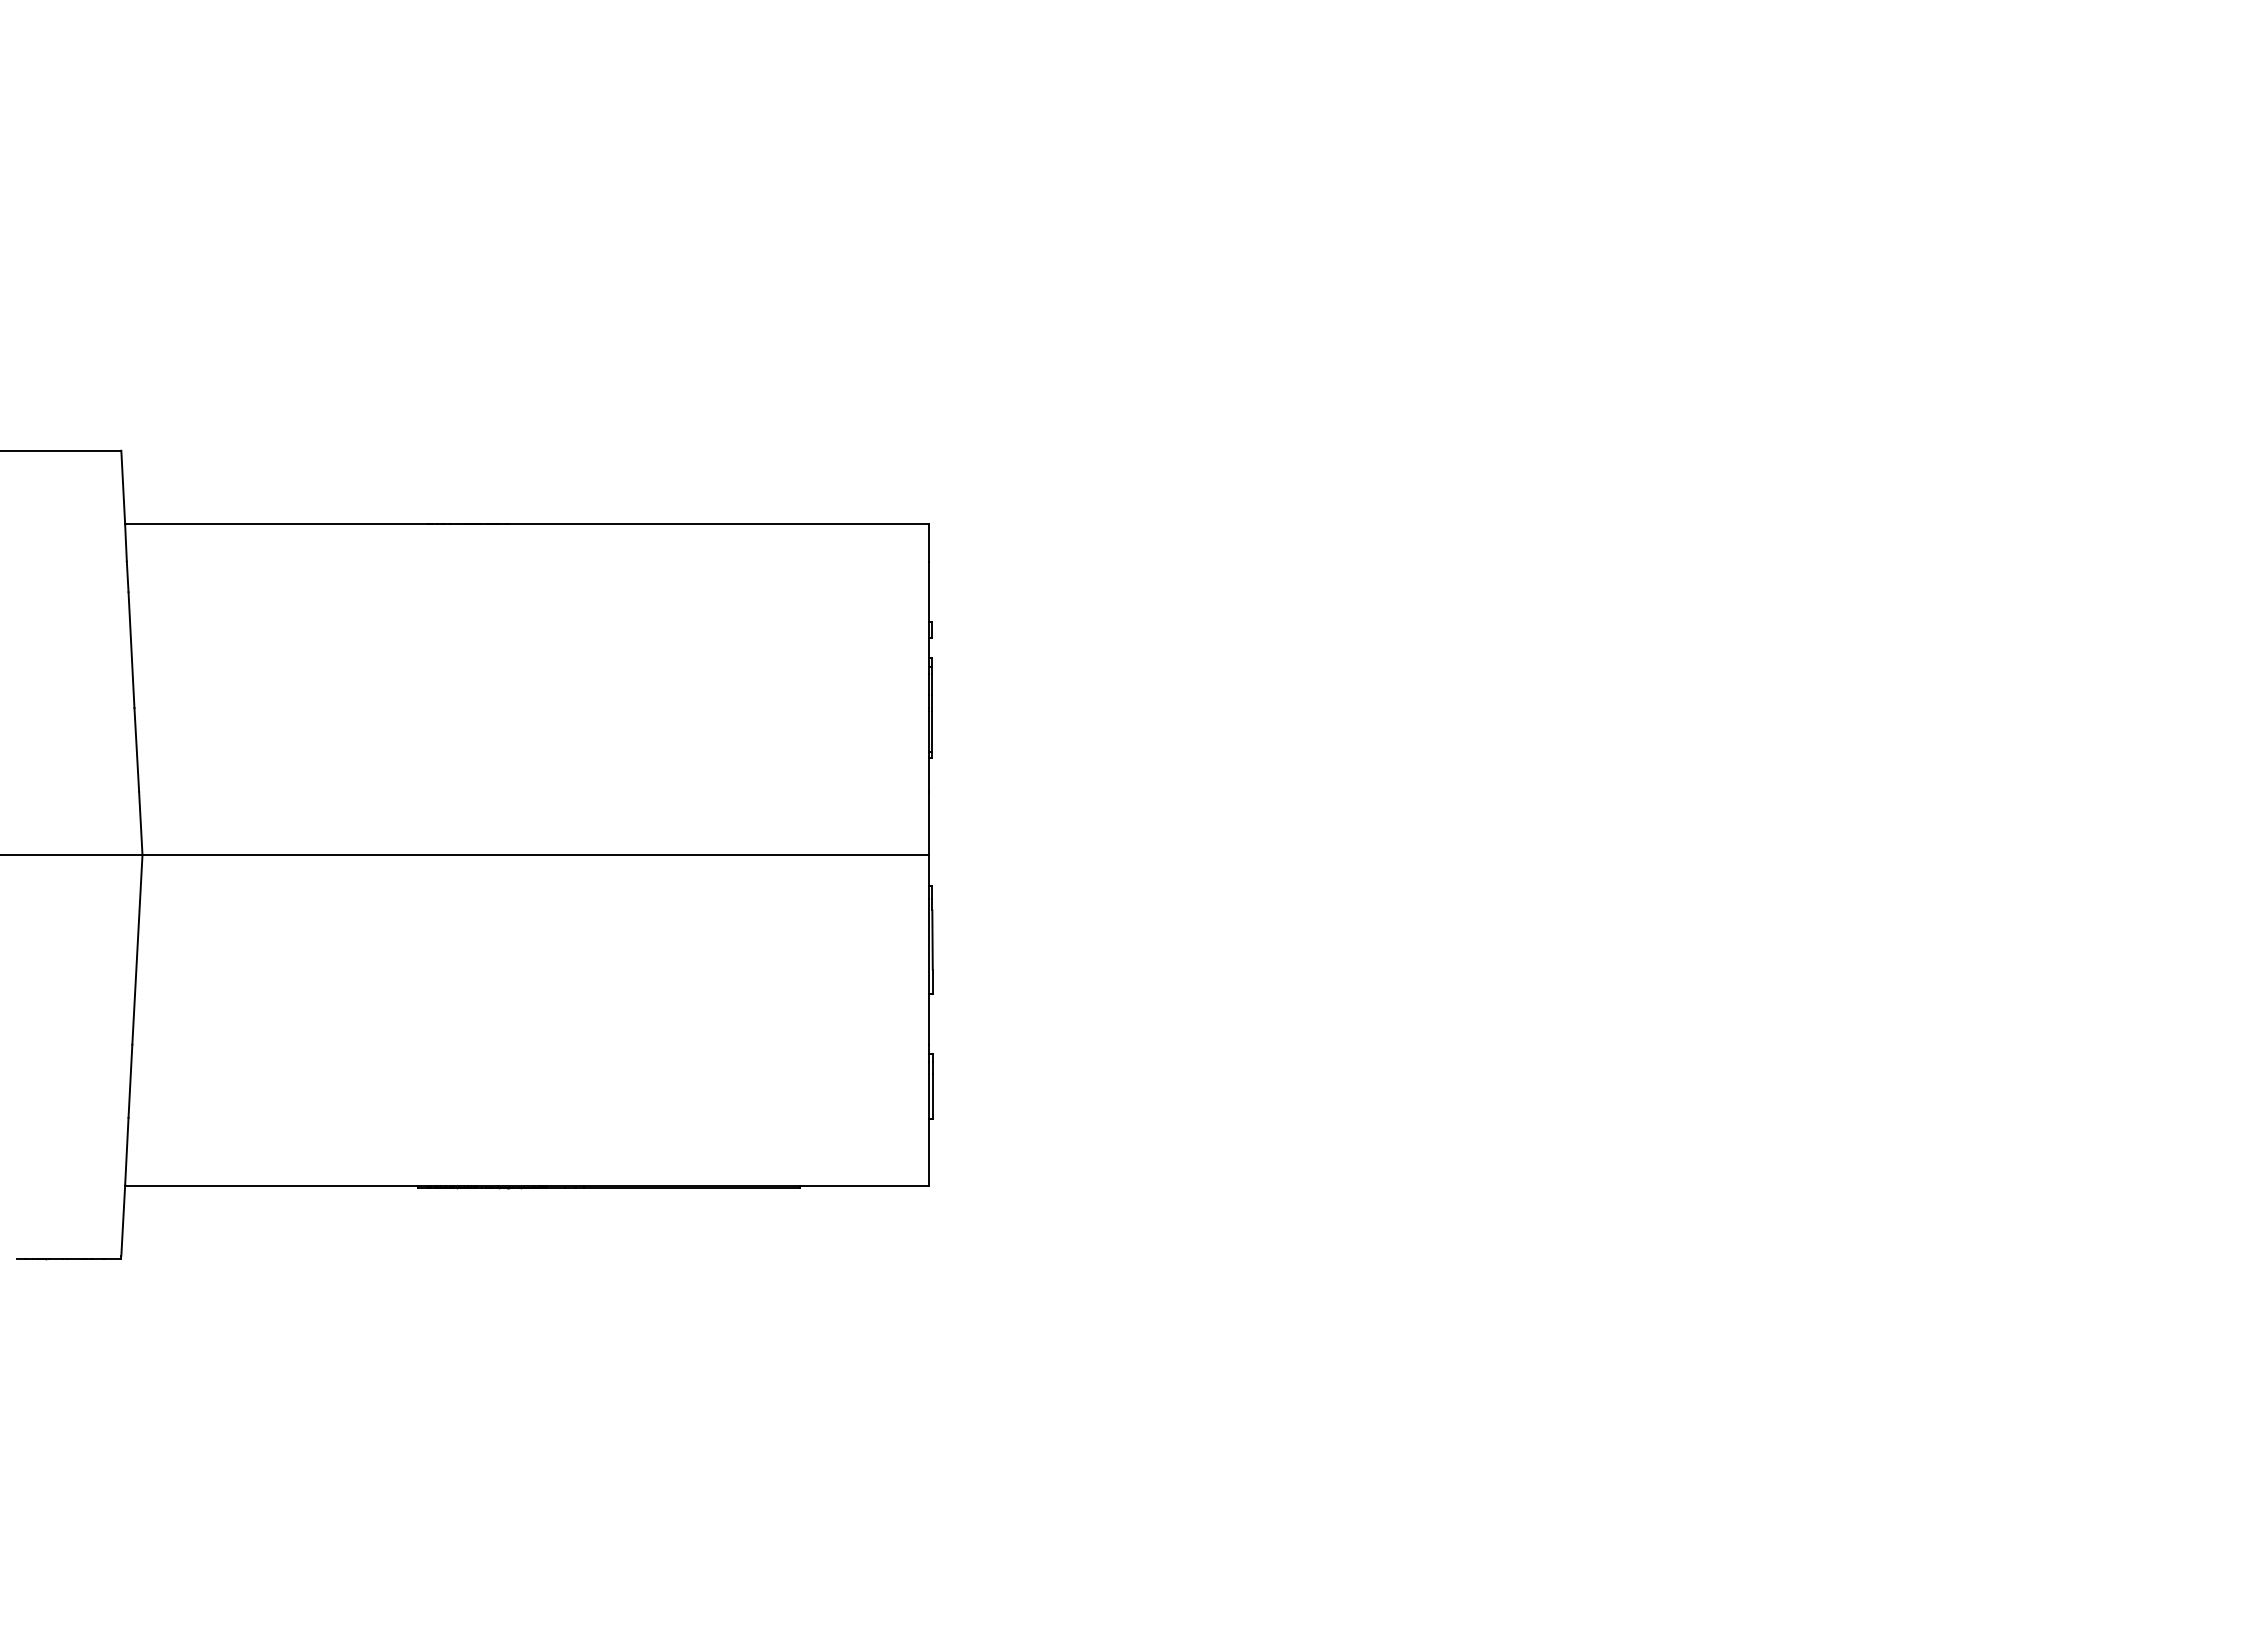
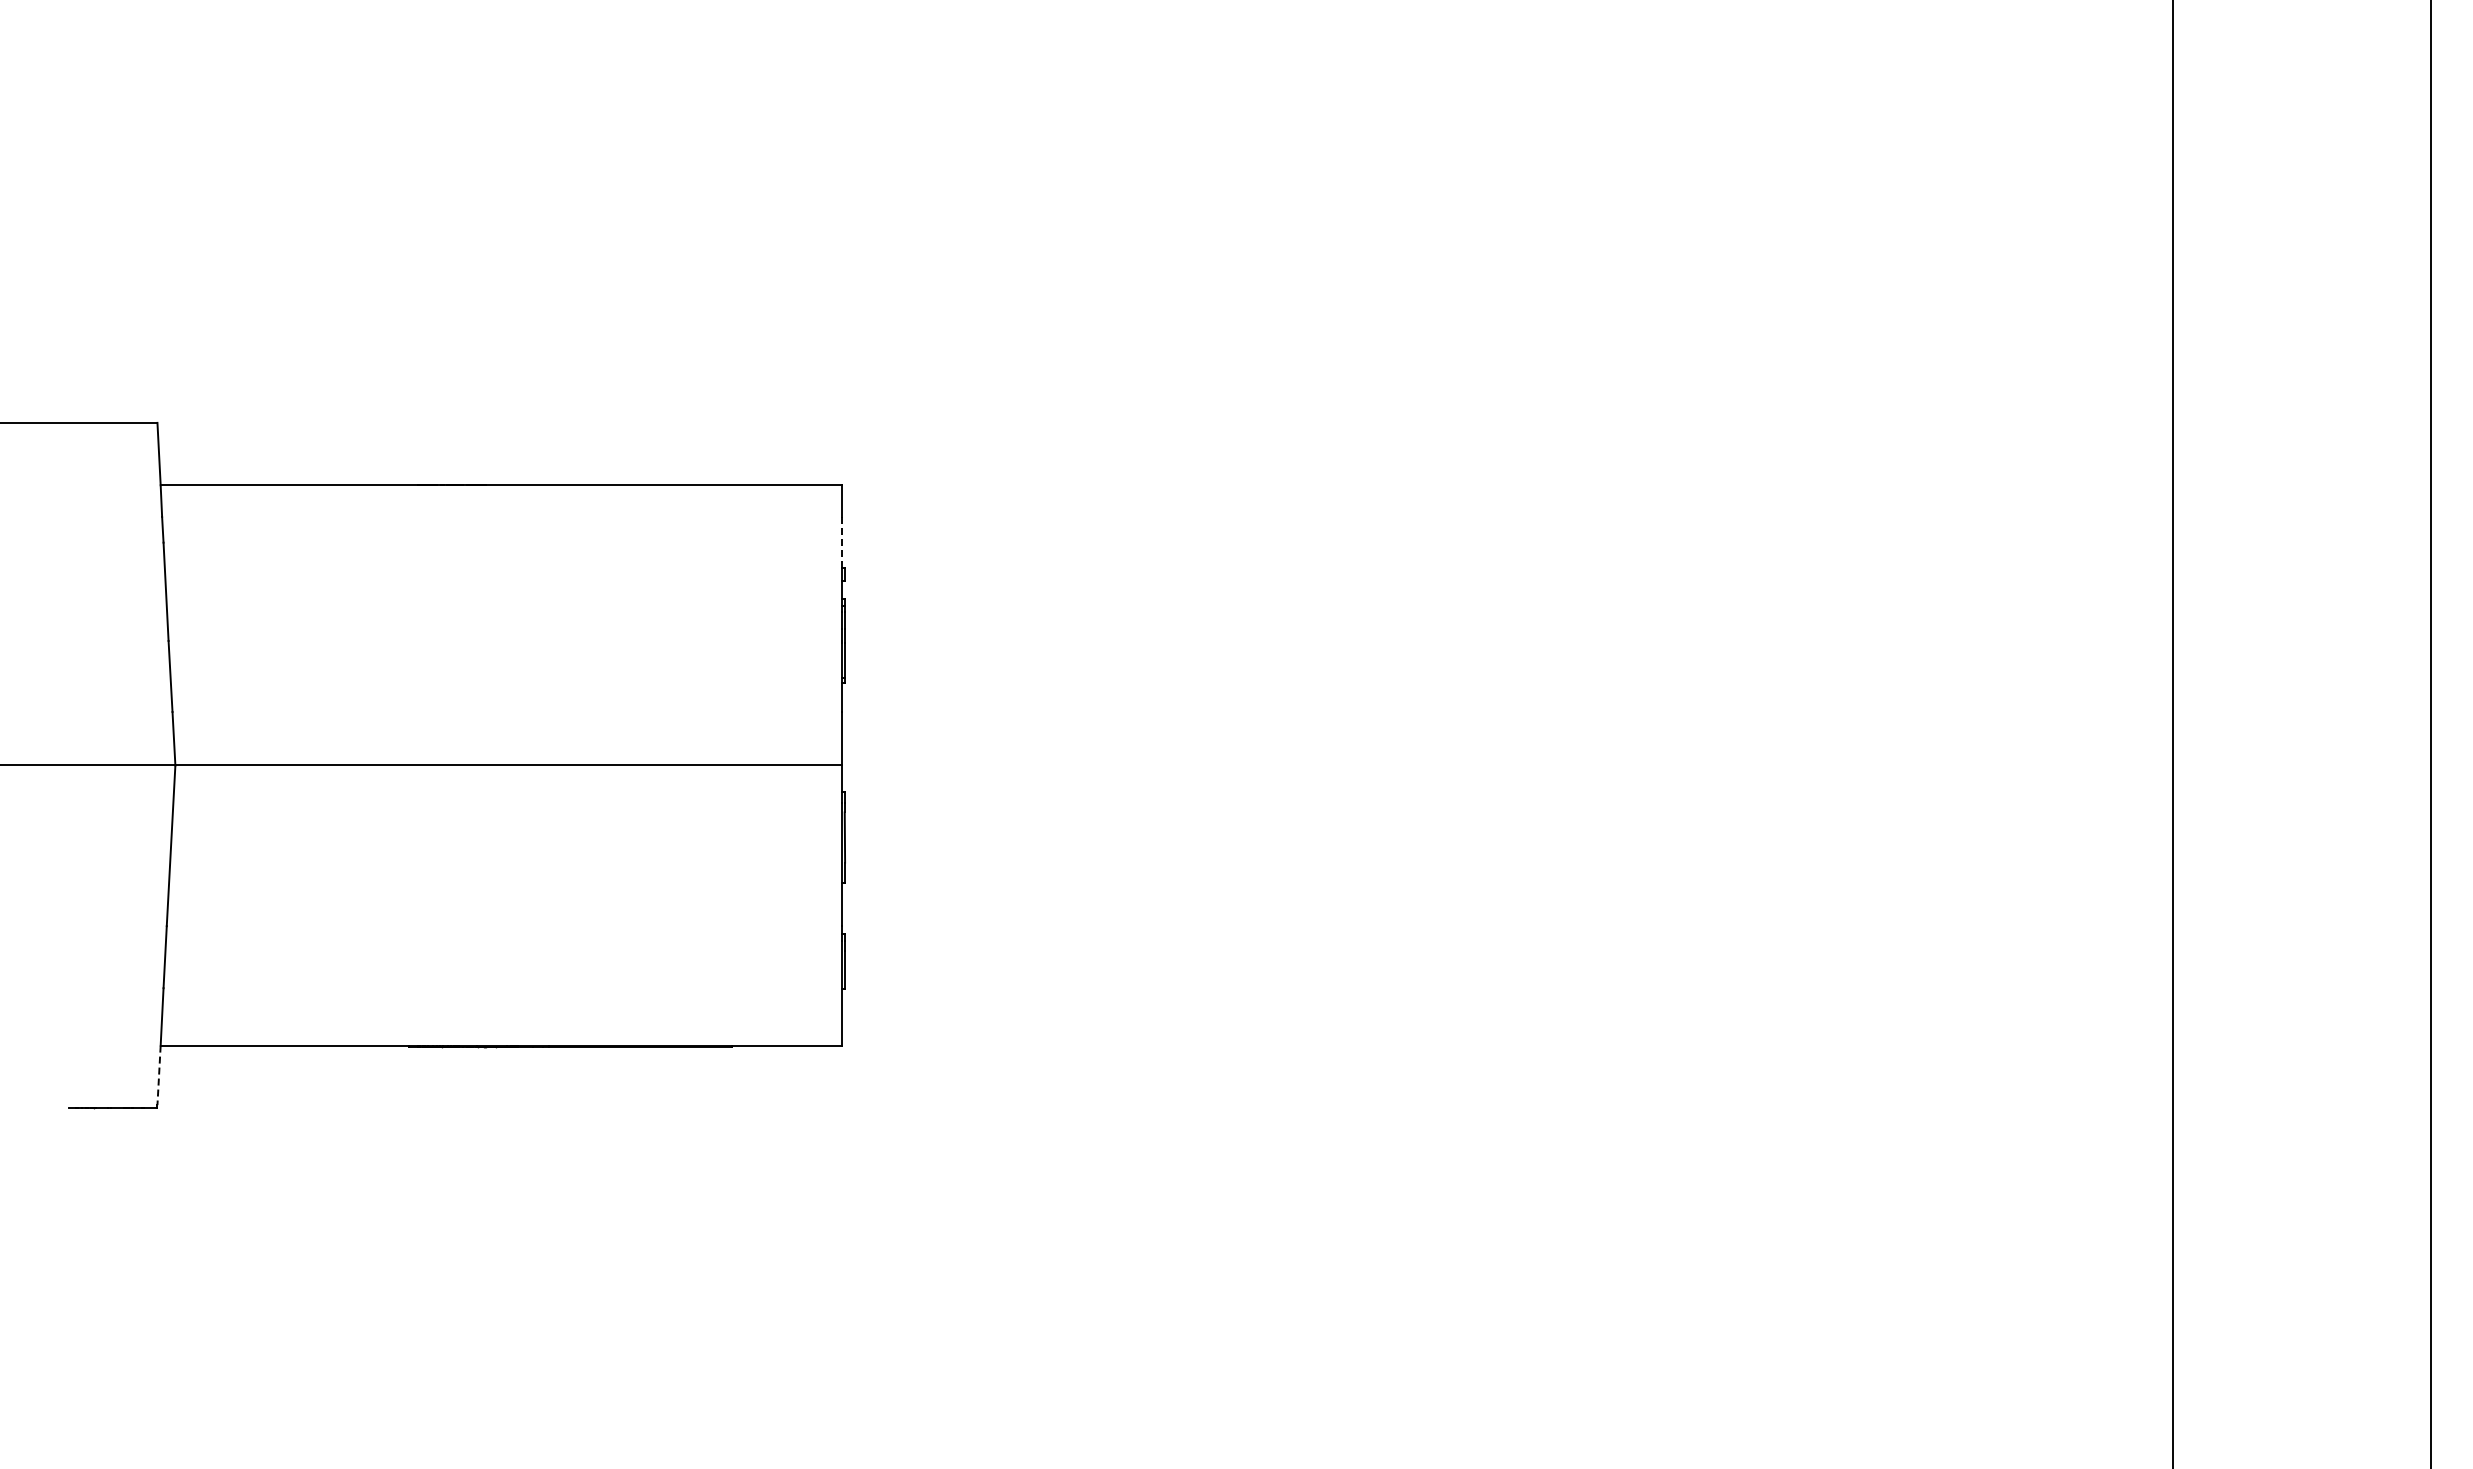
line: (929, 590) -> (842, 541), solid -> dashed
line: (123, 1220) -> (159, 1075), solid -> dashed

